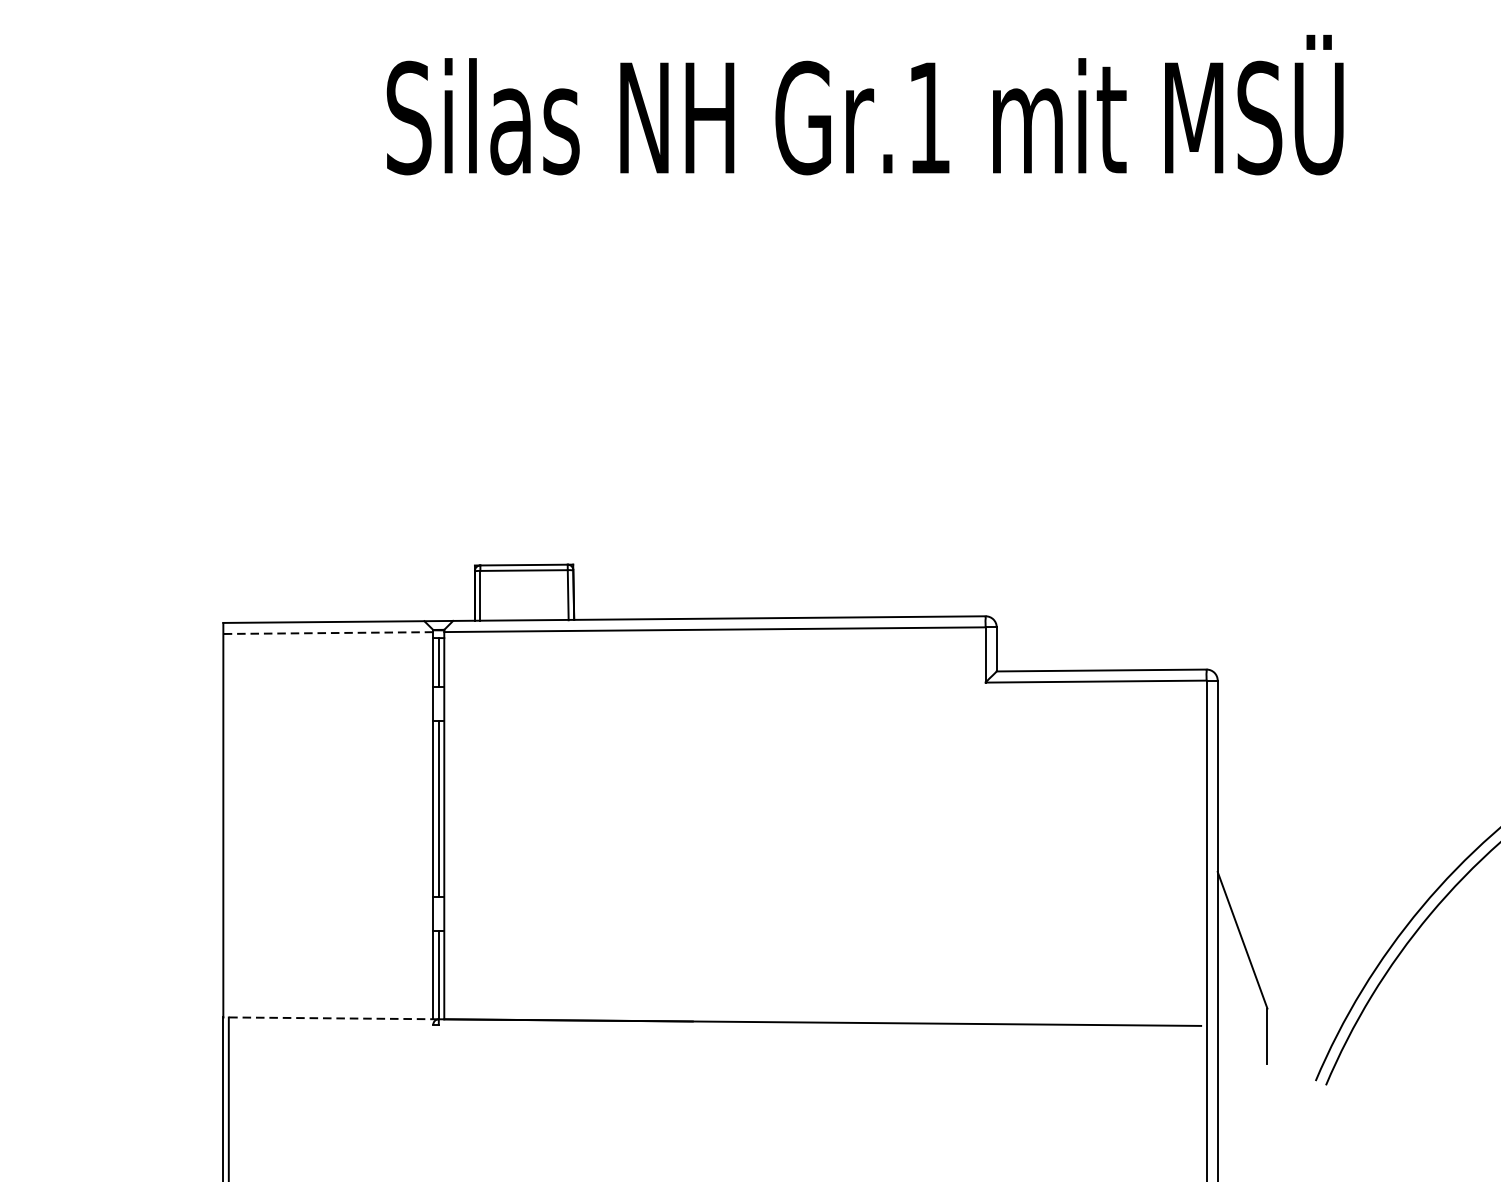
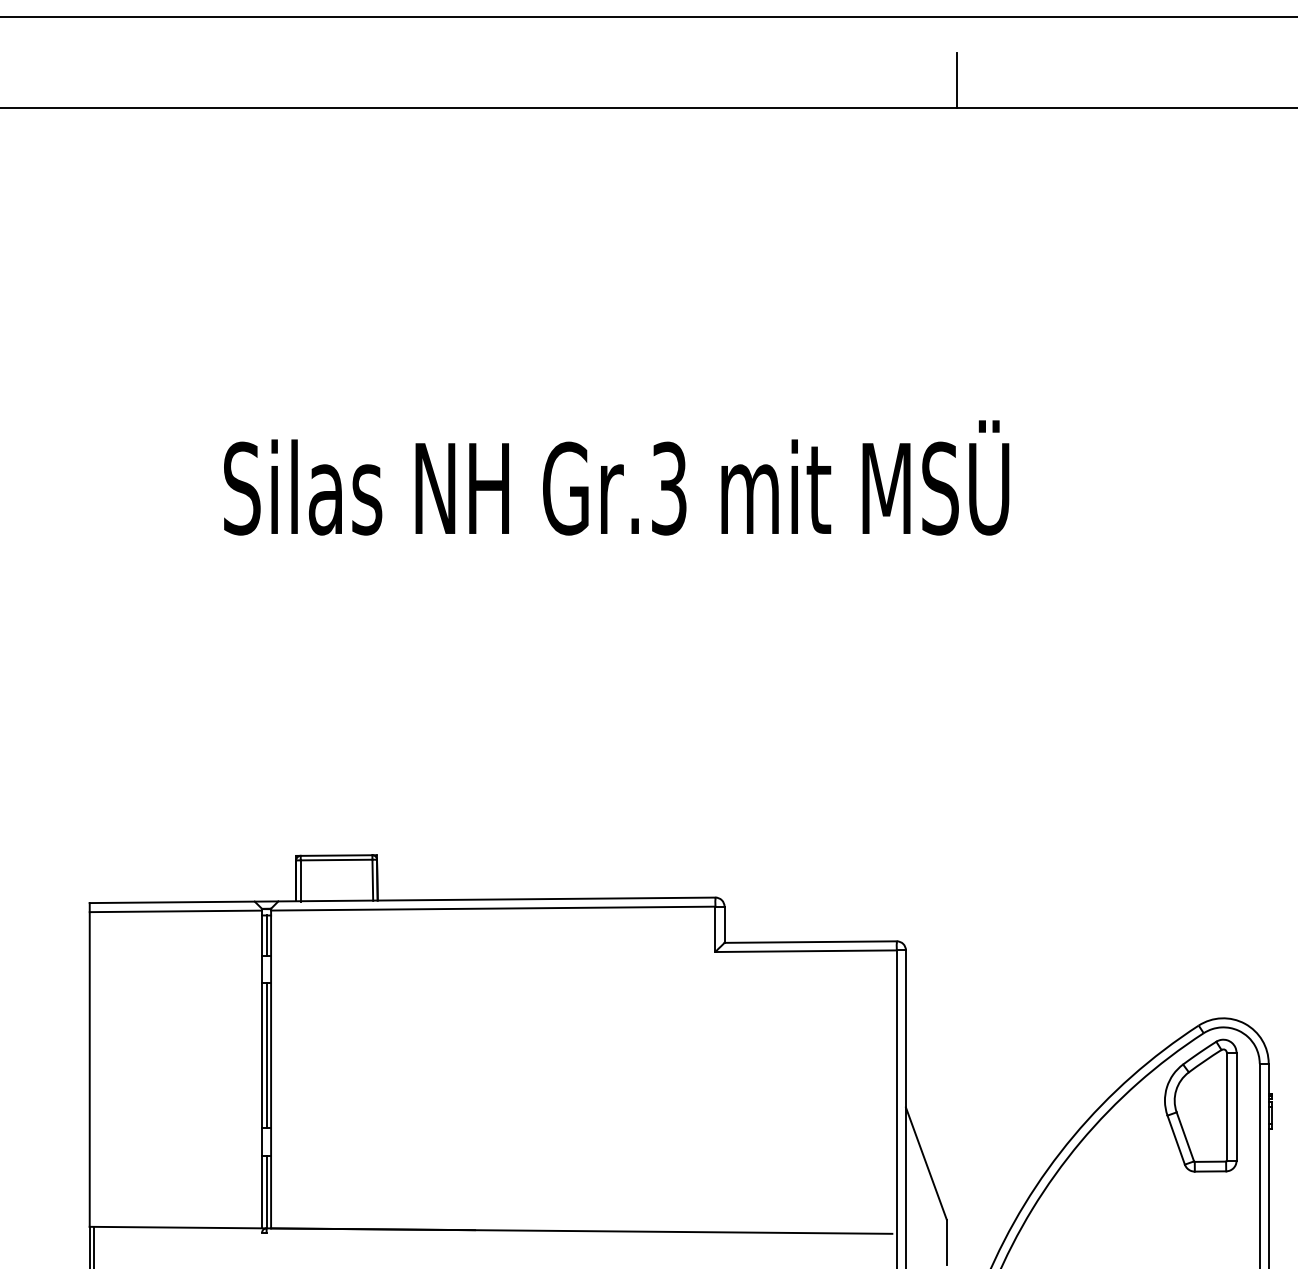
text: (929, 117) -> (669, 488), Gr.1 -> Gr.3
line: (327, 633) -> (175, 911), dashed -> solid
line: (330, 1018) -> (177, 1227), dashed -> solid

